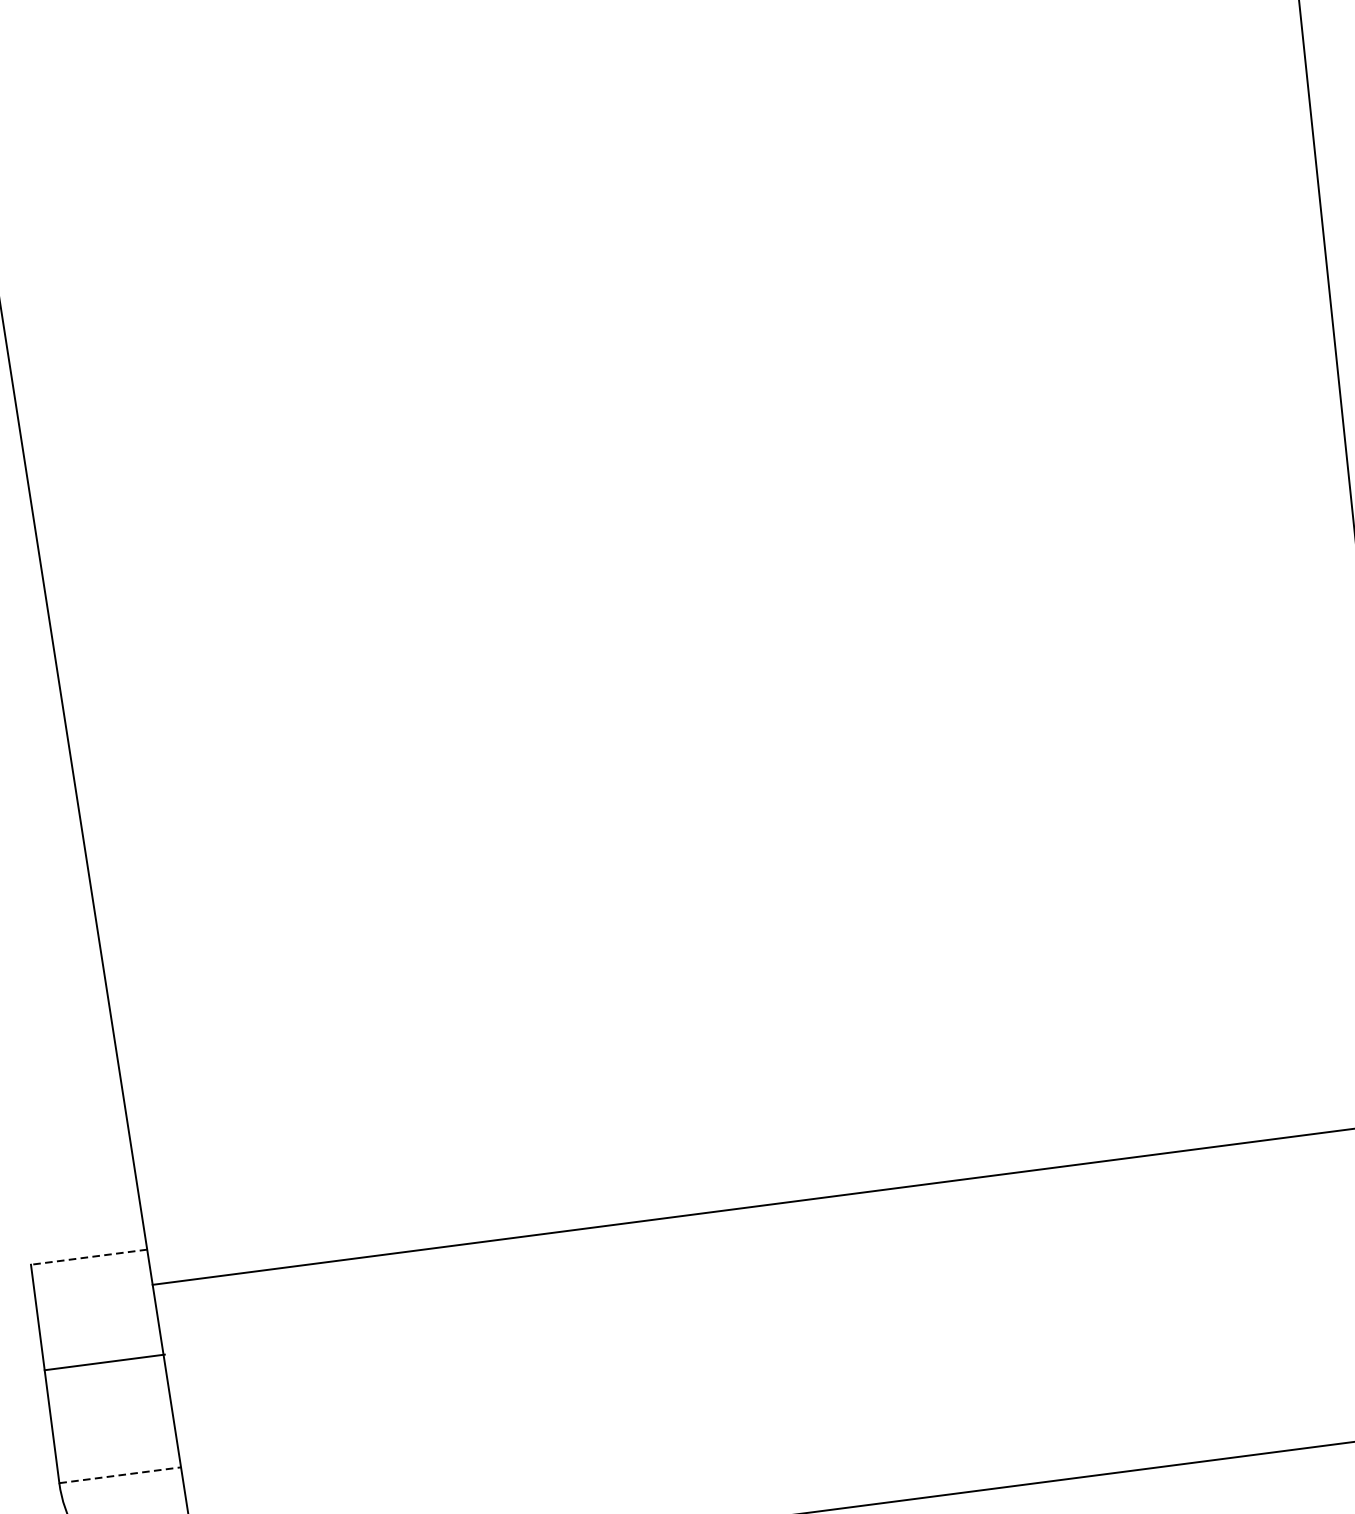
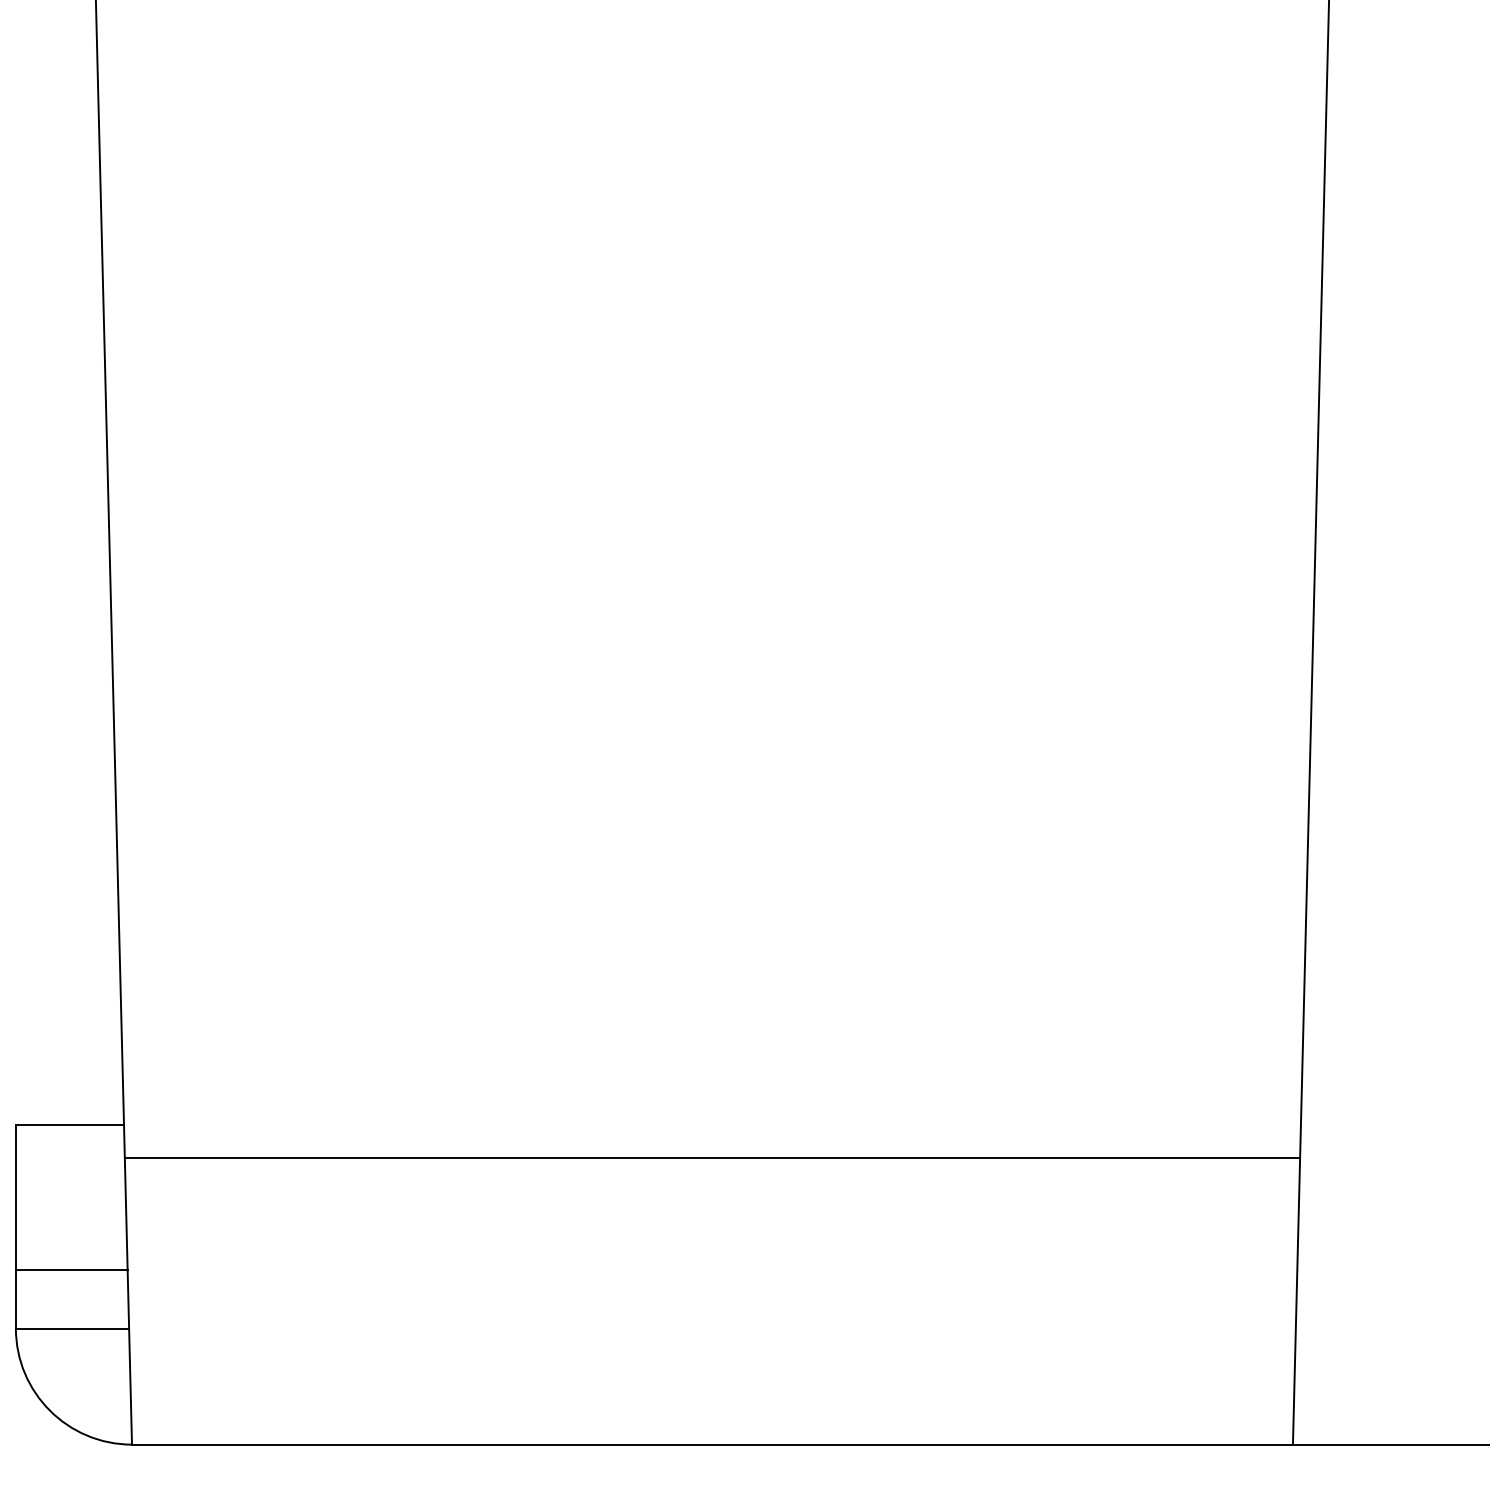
line: (88, 1257) -> (69, 1125), dashed -> solid
line: (104, 1362) -> (71, 1270), moved
line: (120, 1475) -> (72, 1328), dashed -> solid

